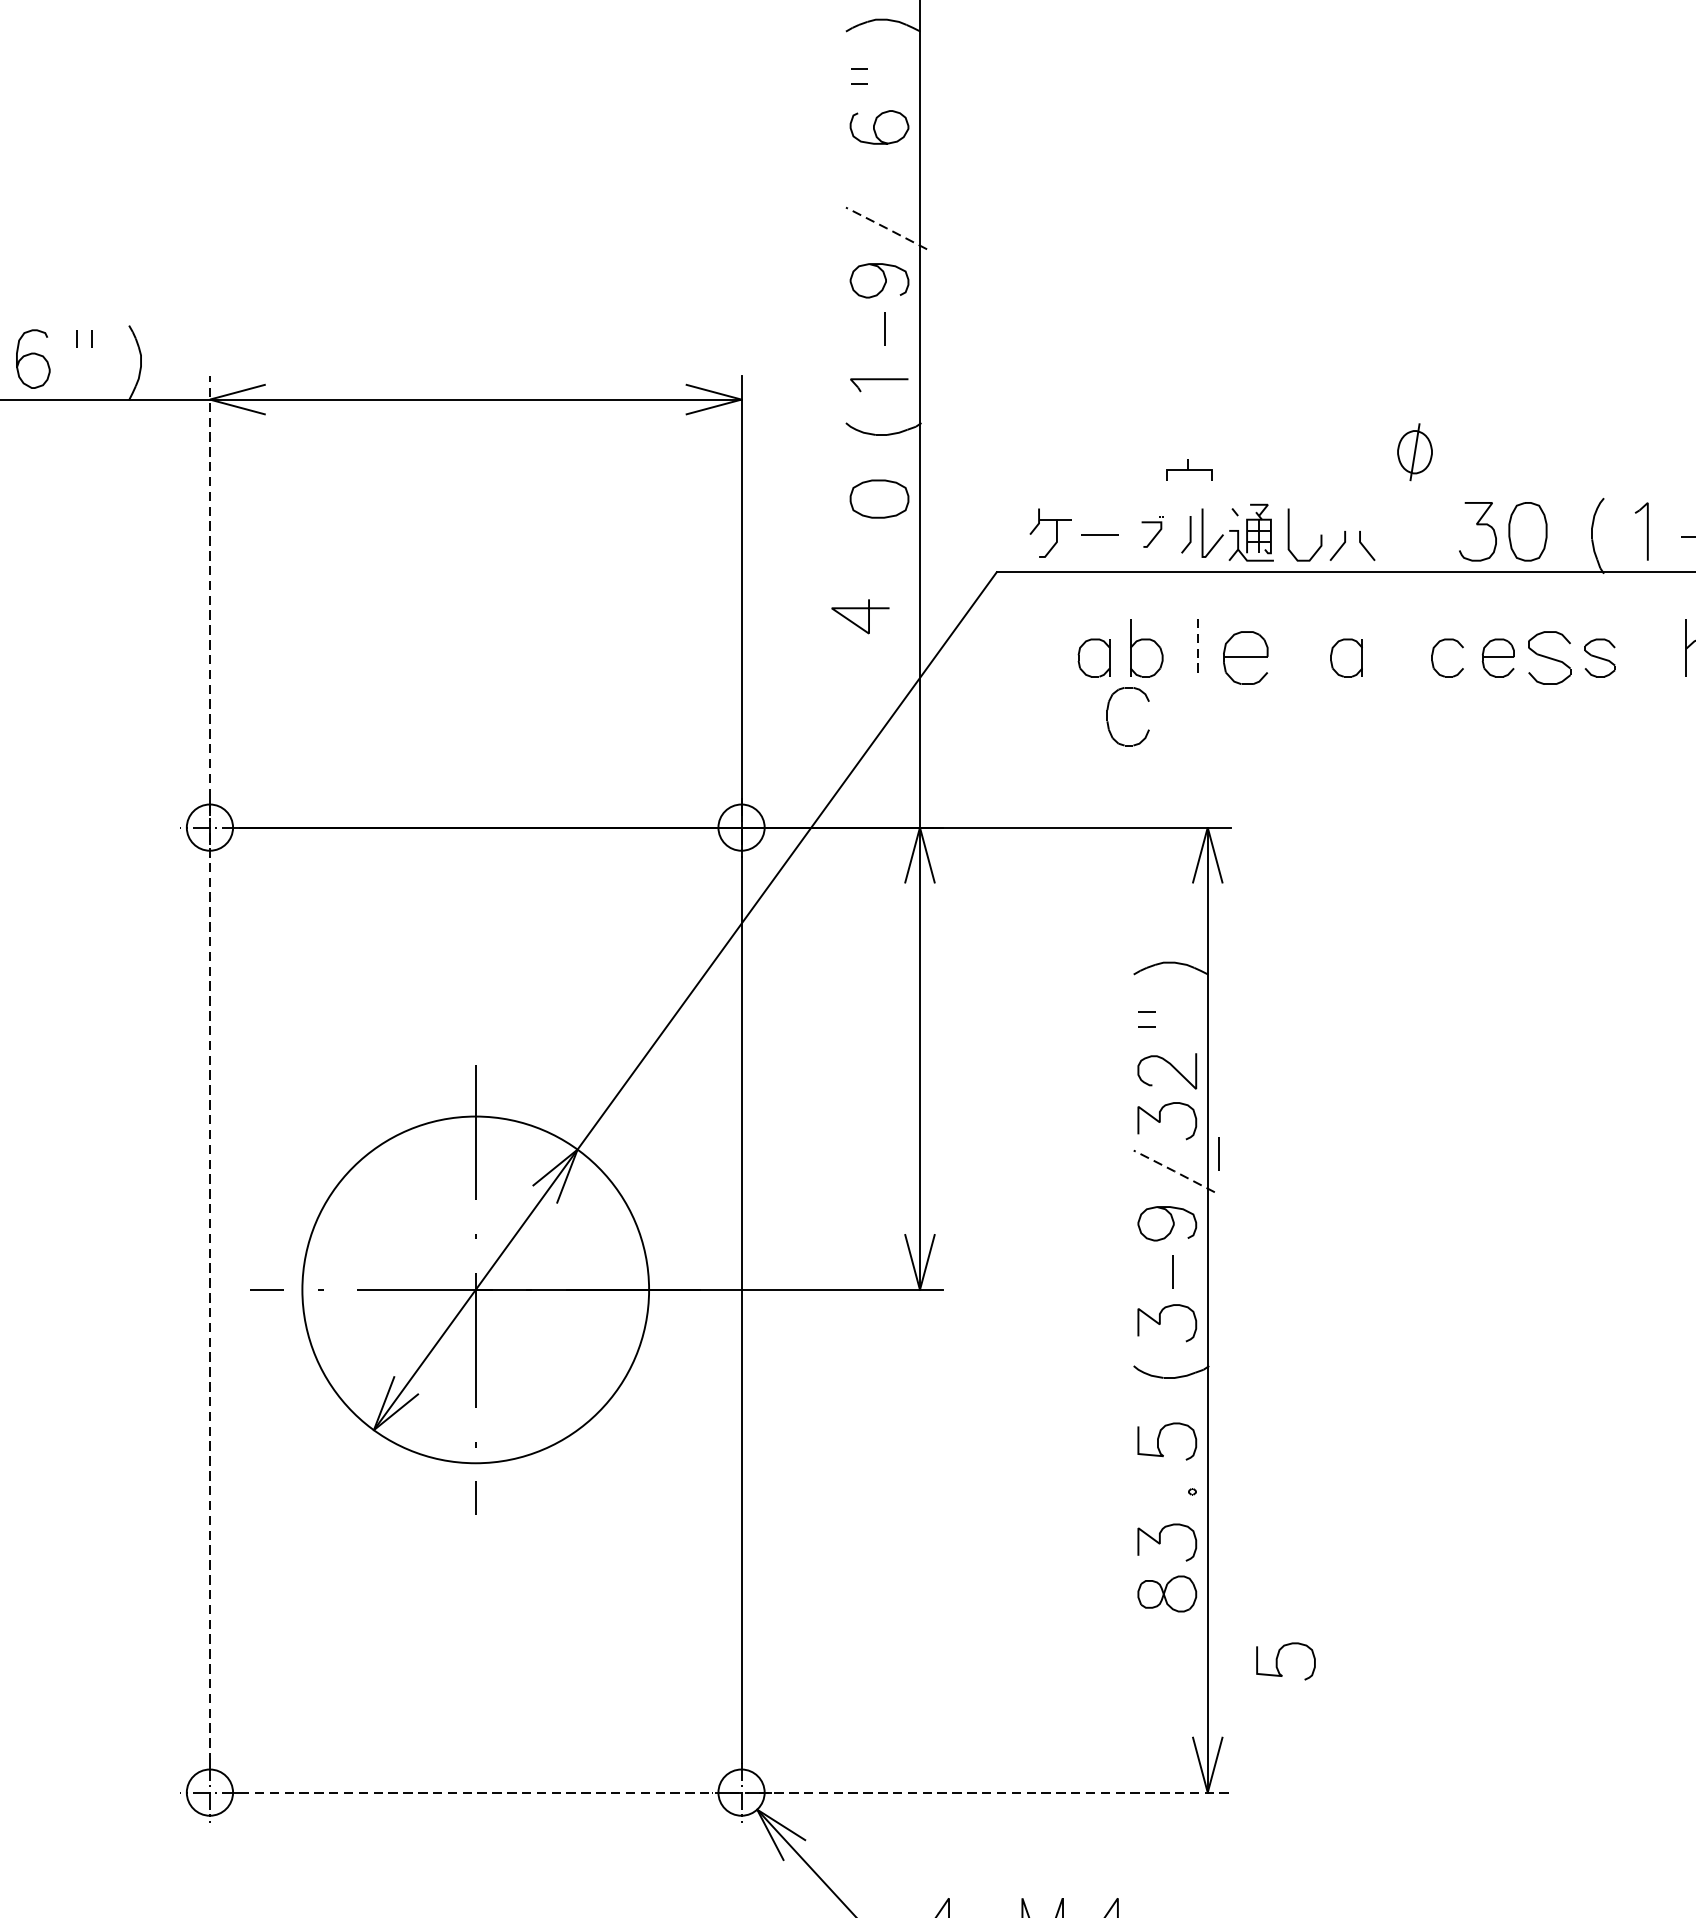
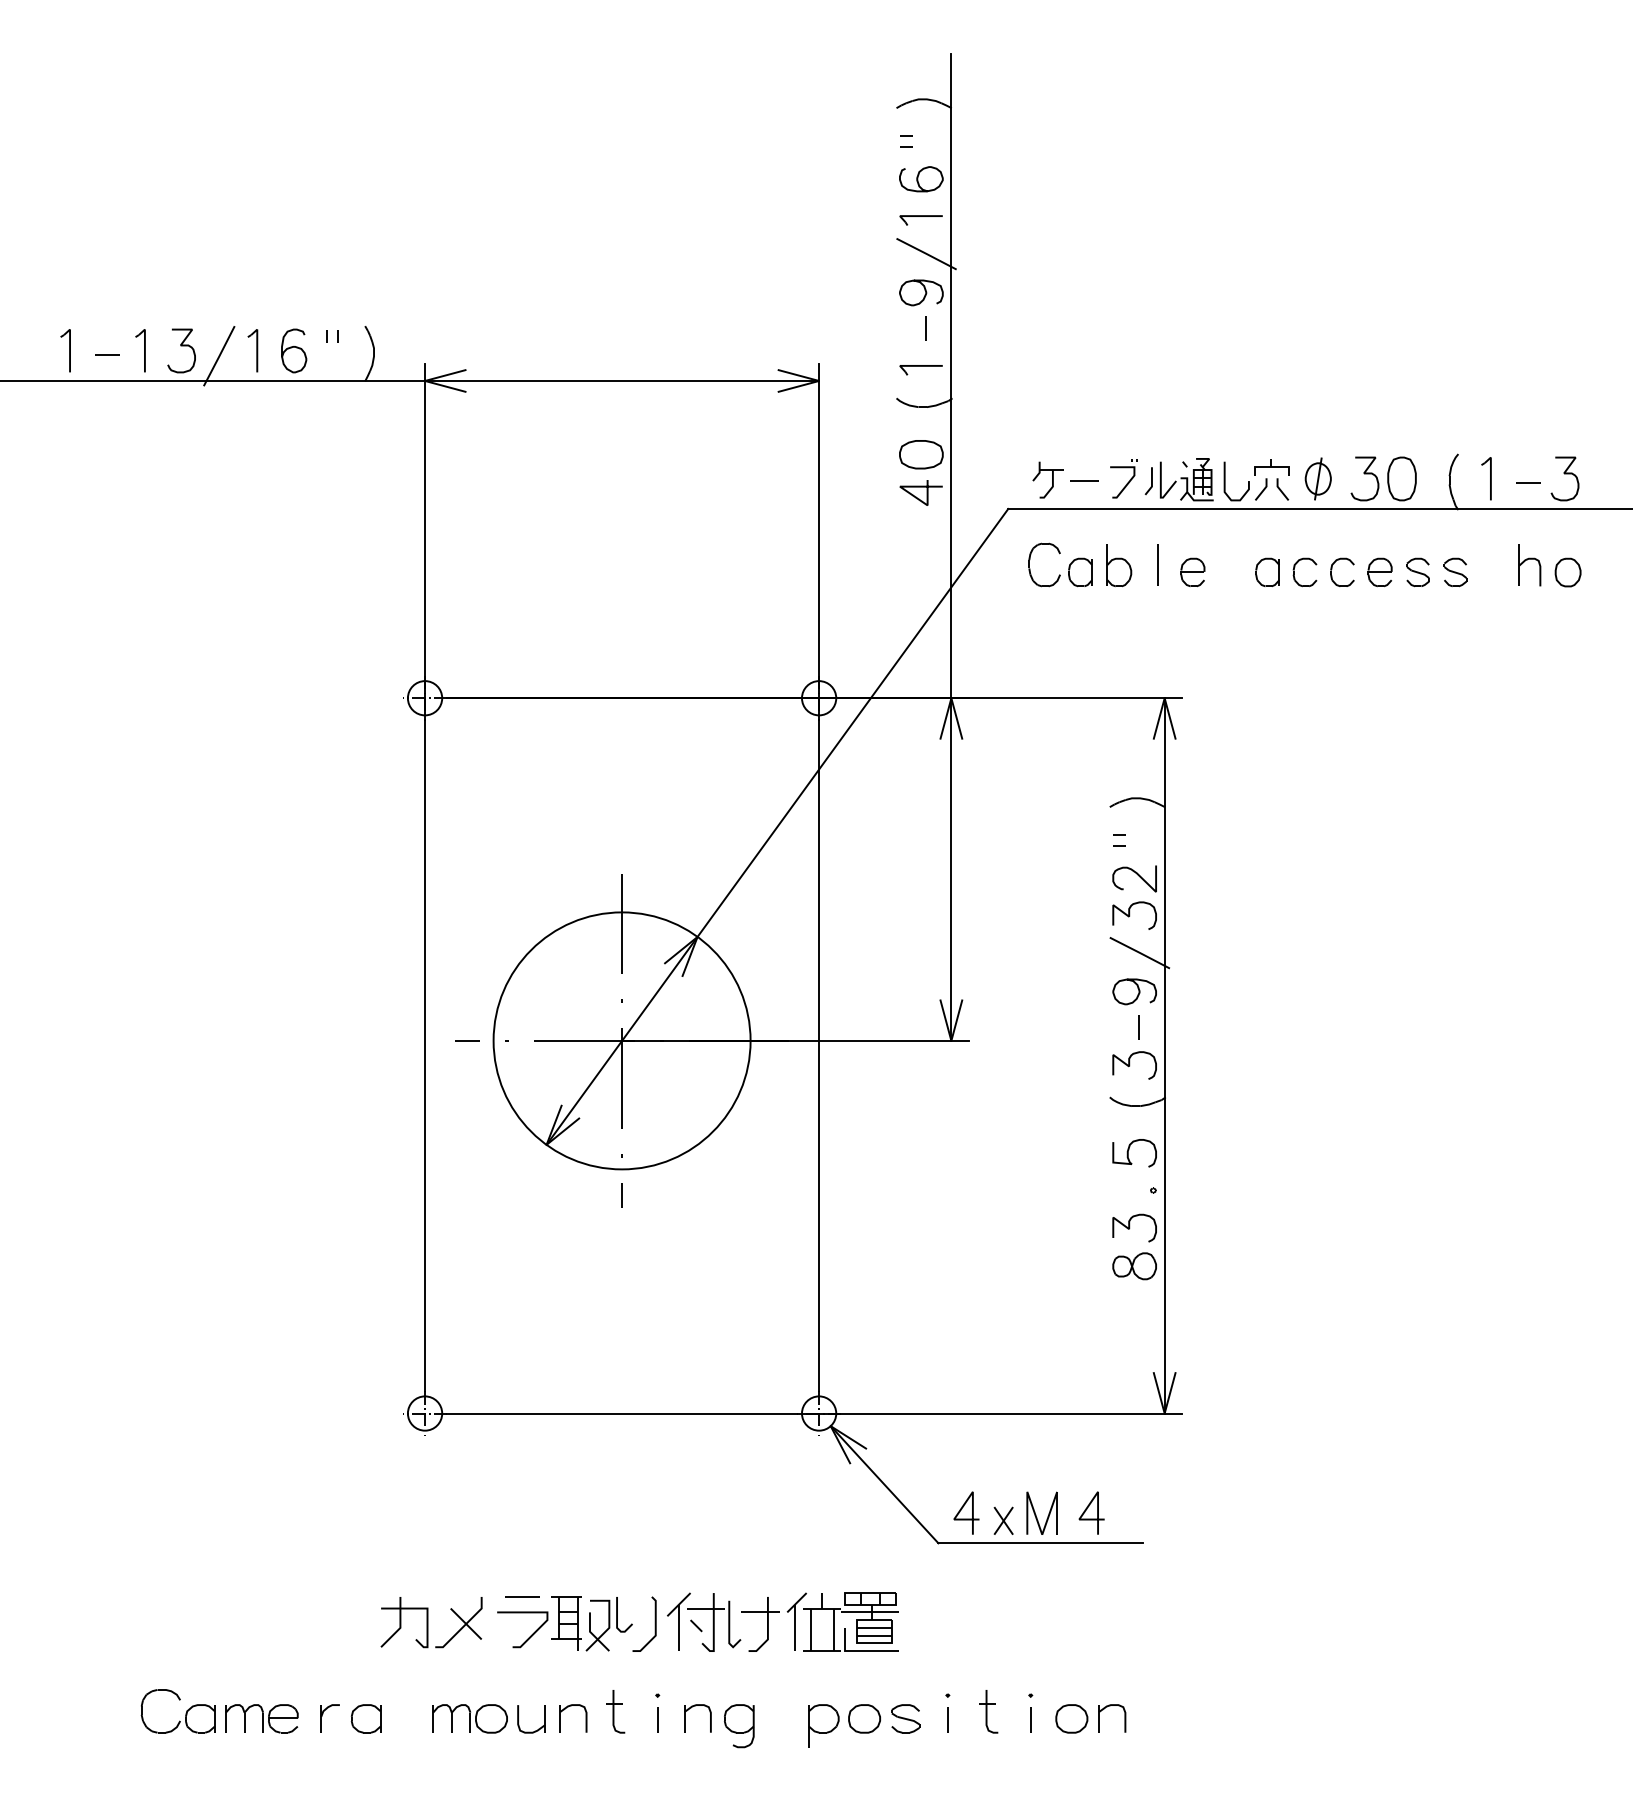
part: (878, 183) -> (920, 220), added
line: (886, 228) -> (926, 254), dashed -> solid
part: (1413, 451) -> (1317, 478), moved
part: (1188, 470) -> (1271, 467), moved
part: (1152, 531) -> (1123, 478), size x1.67
line: (859, 609) -> (920, 487), moved
line: (1198, 648) -> (1157, 565), dashed -> solid
part: (1245, 657) -> (1192, 572), size x0.71
part: (1382, 657) -> (1294, 572), added
part: (1548, 657) -> (1417, 572), size x0.71
part: (1109, 721) -> (1030, 568), moved
line: (210, 1069) -> (425, 877), dashed -> solid
line: (1218, 1154) -> (1172, 940), removed
line: (1175, 1171) -> (1140, 953), dashed -> solid
curve: (1277, 1661) -> (1216, 1316), removed
line: (736, 1792) -> (815, 1413), dashed -> solid

